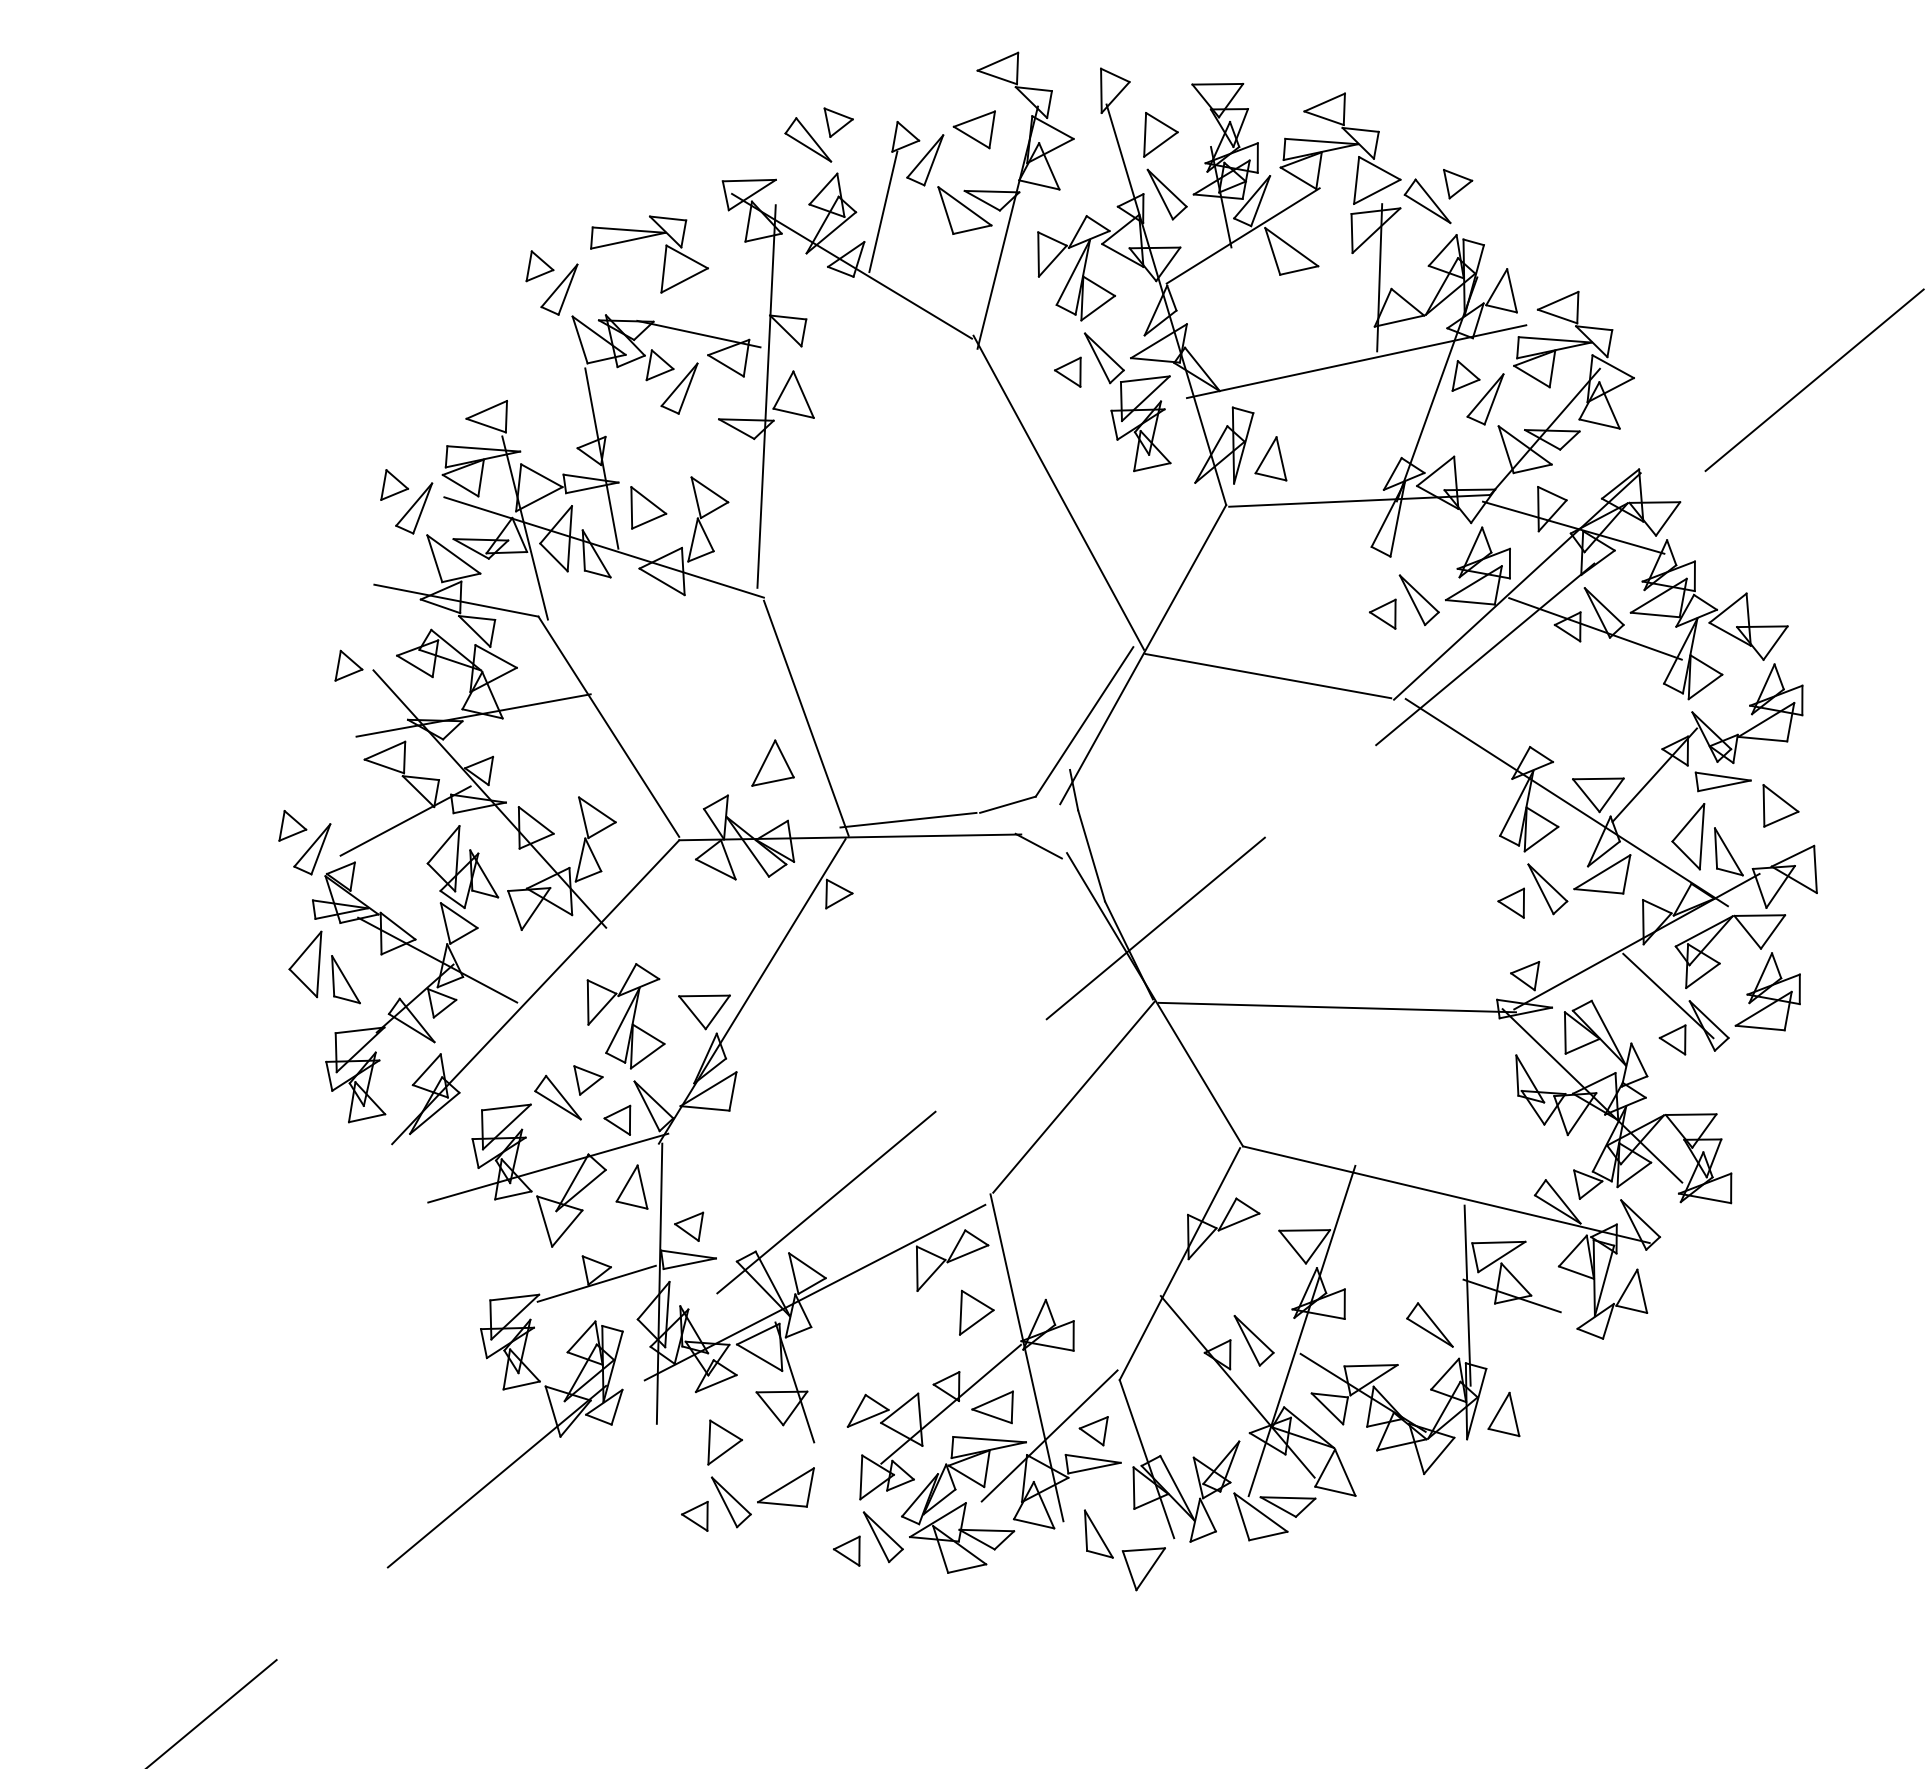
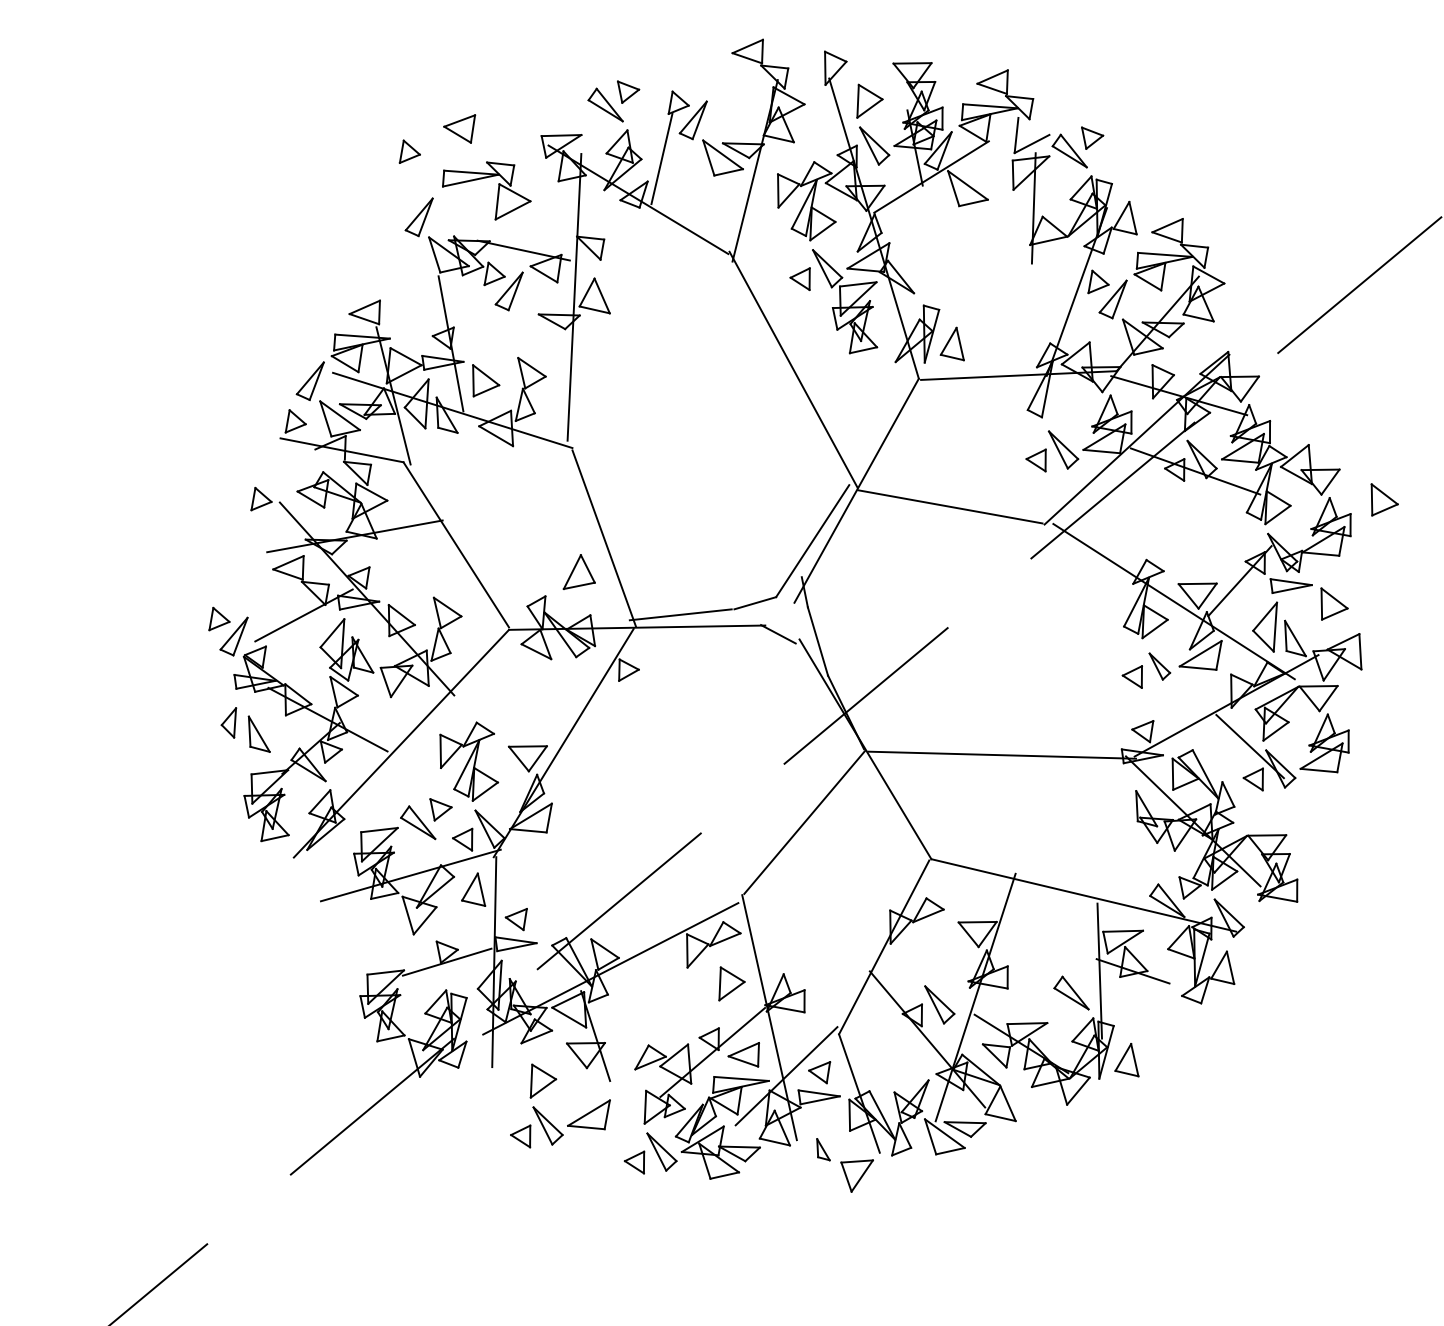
part: (973, 129) -> (458, 128), moved
line: (1379, 168) -> (1033, 126), removed
part: (539, 266) -> (409, 151), moved
line: (1356, 361) -> (1016, 271), removed
part: (394, 484) -> (295, 420), moved
line: (440, 606) -> (330, 454), removed
part: (1847, 666) -> (1384, 499), added
part: (1547, 889) -> (1159, 666), size x0.7
part: (305, 964) -> (228, 722), size x0.6
part: (1098, 1533) -> (823, 1149), size x0.6

